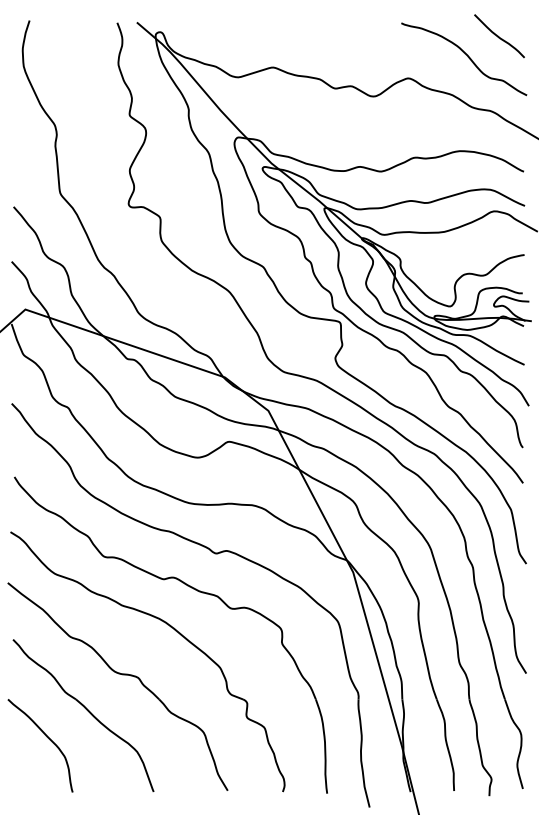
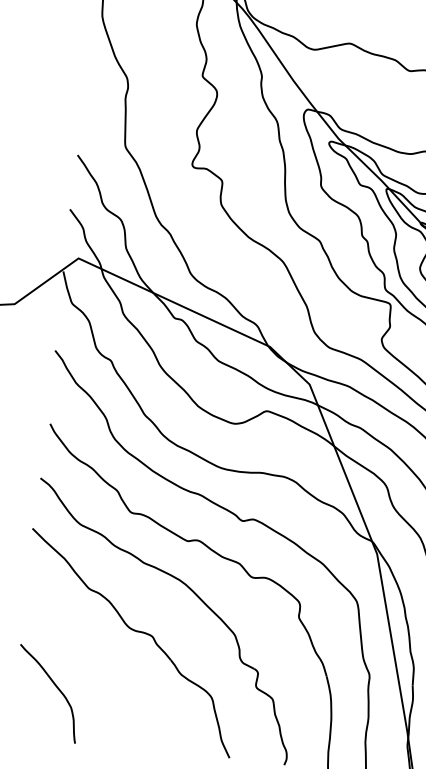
part: (83, 715) -> (93, 668), removed

